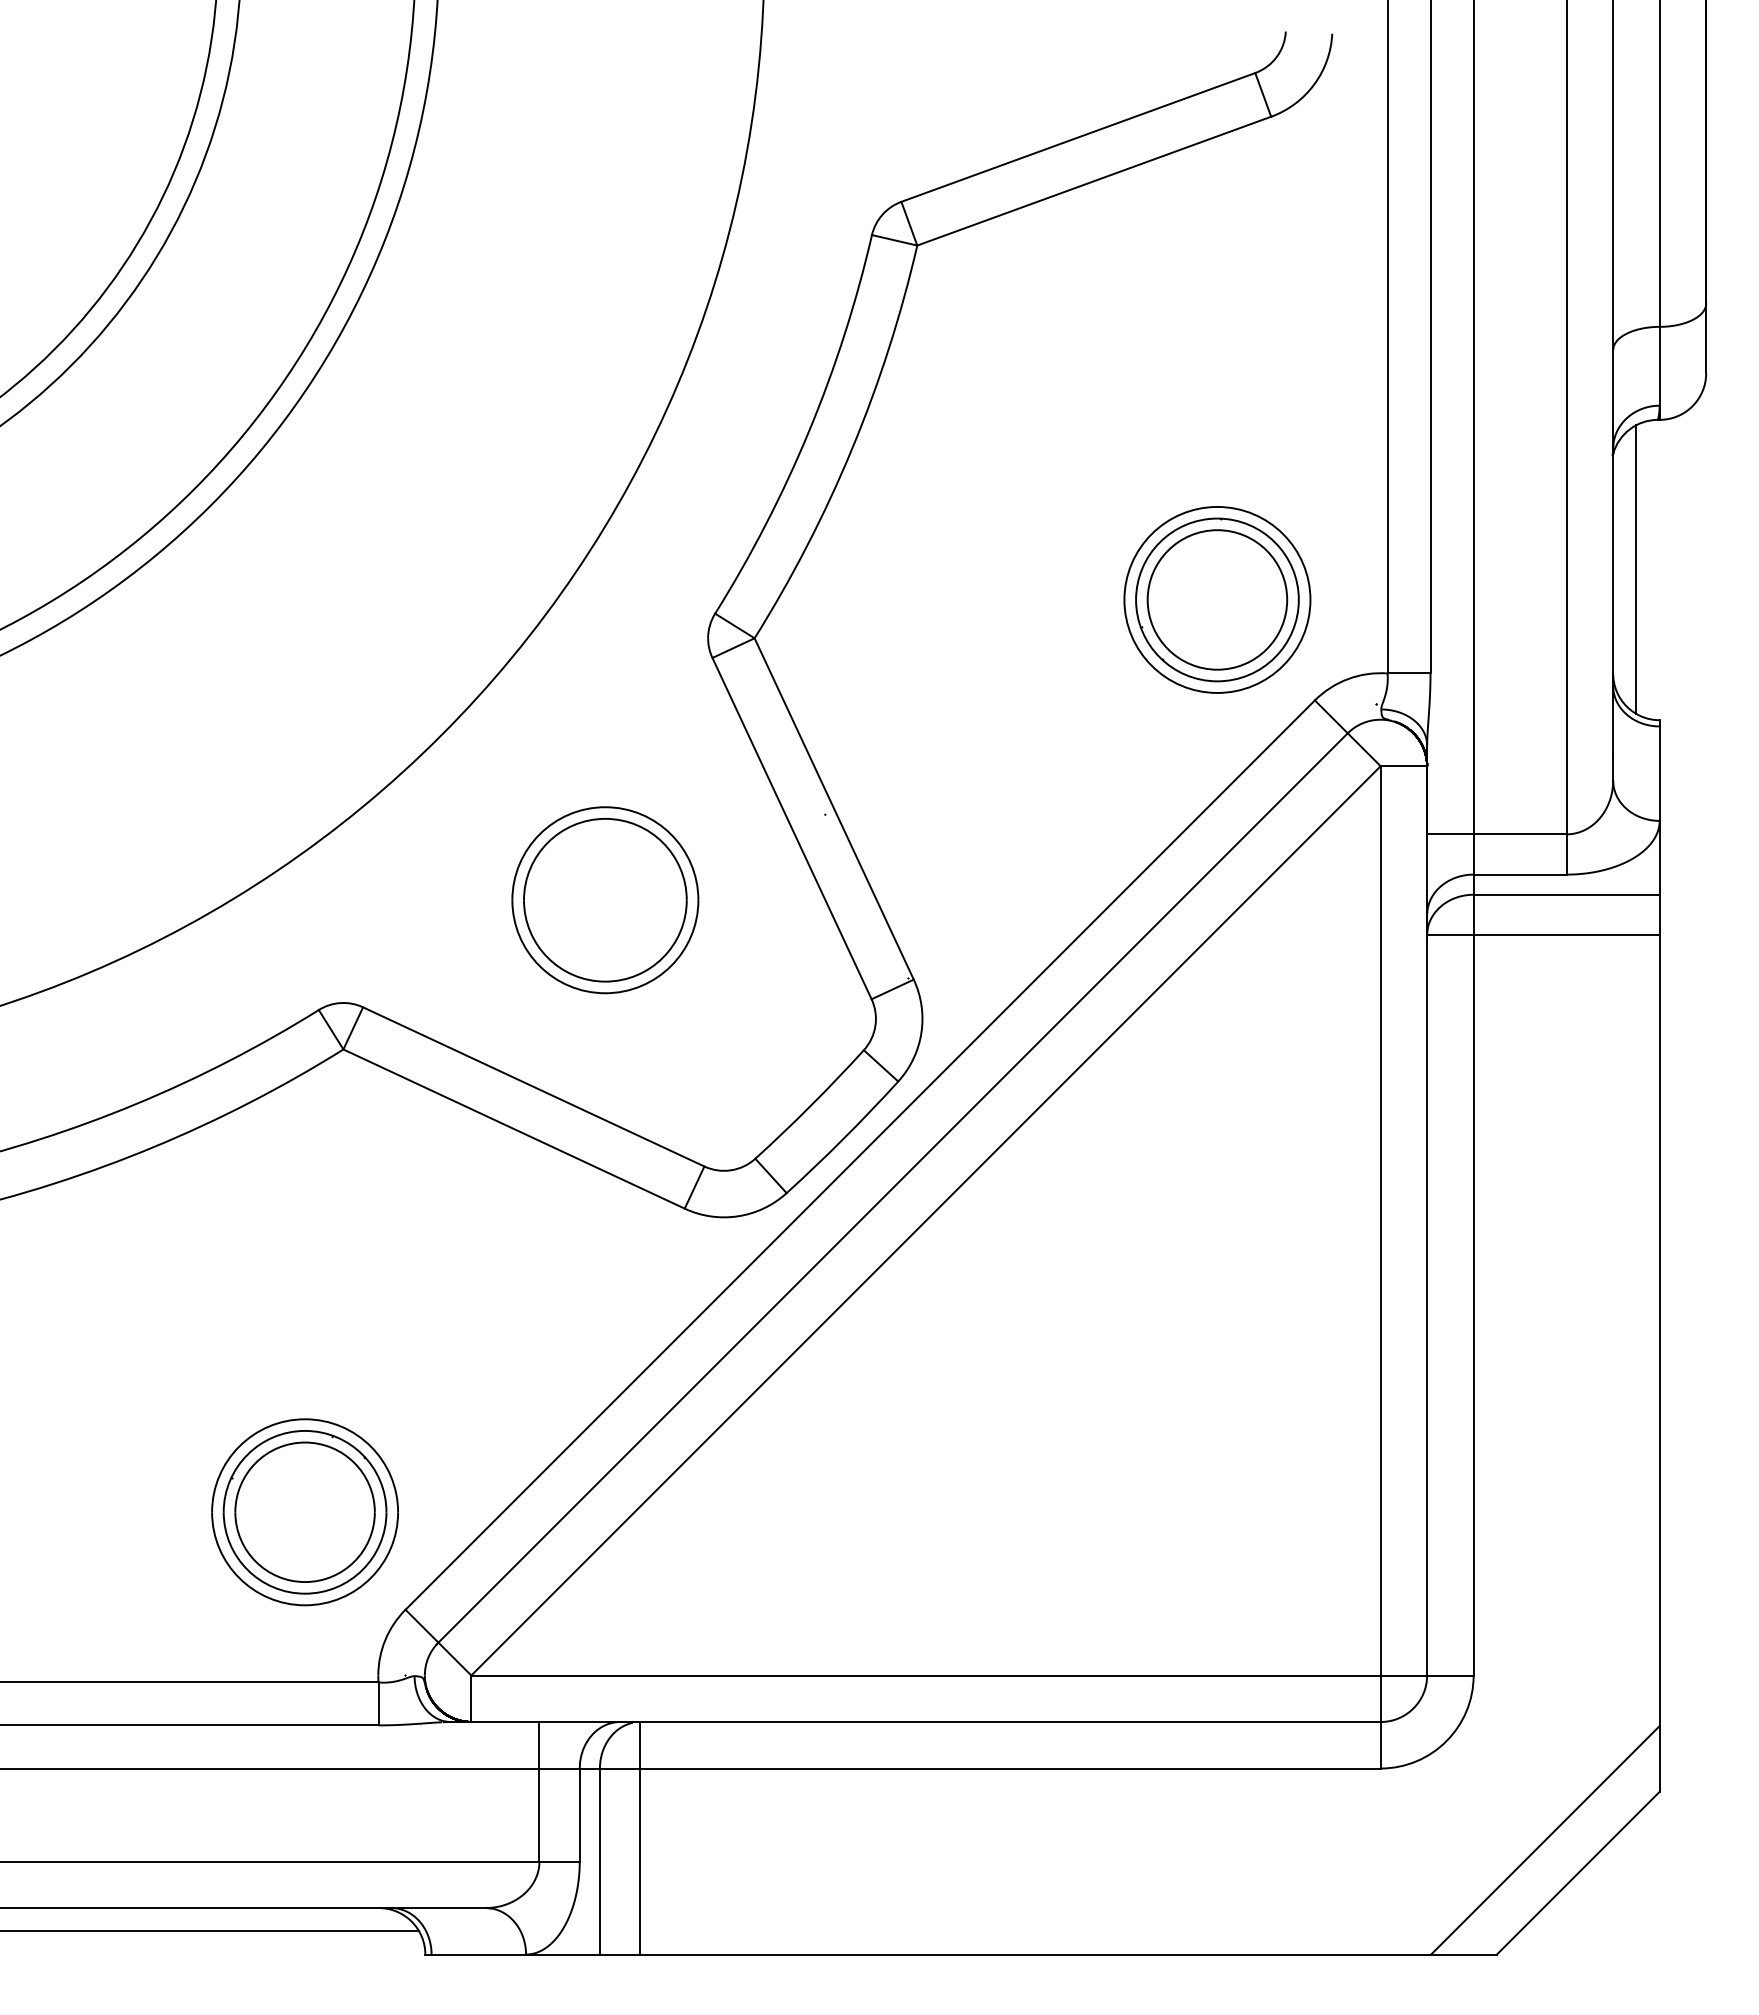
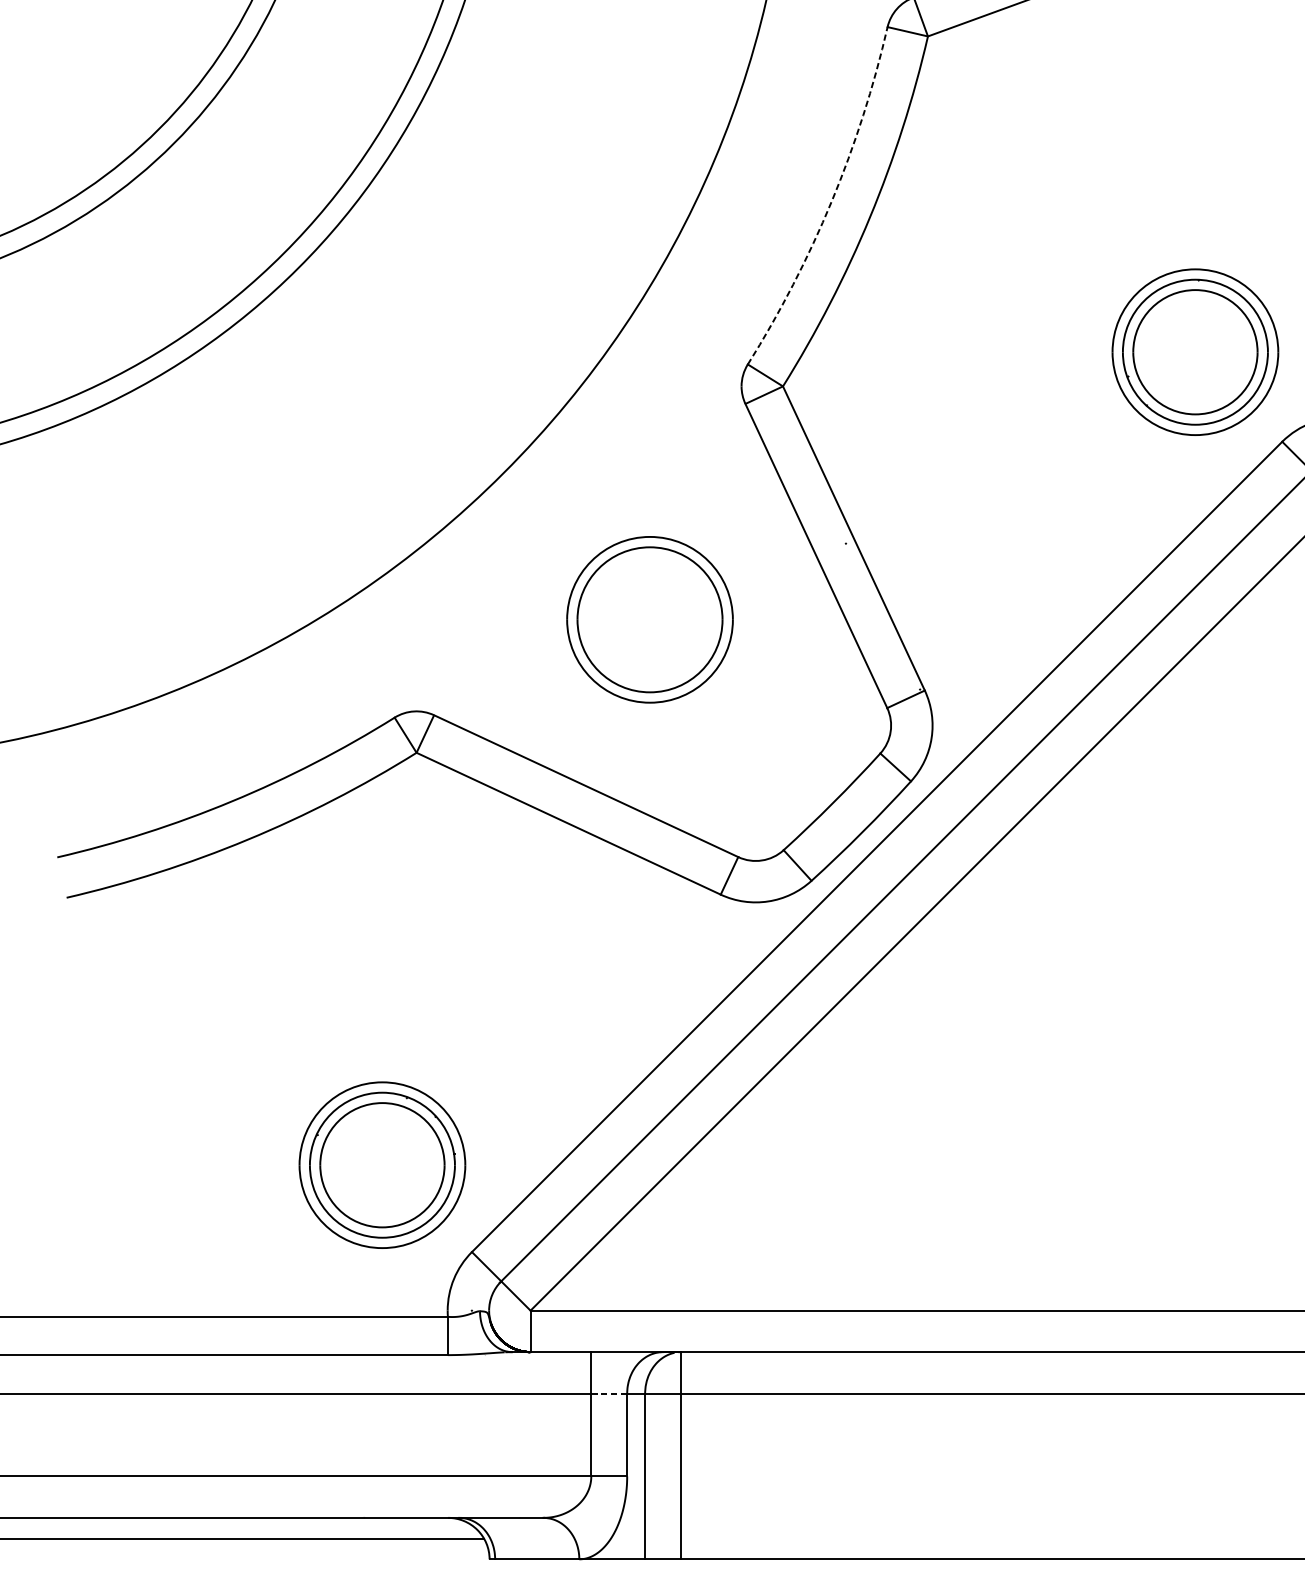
arc: (809, 430) -> (831, 201), solid -> dashed
line: (560, 1768) -> (610, 1393), solid -> dashed

